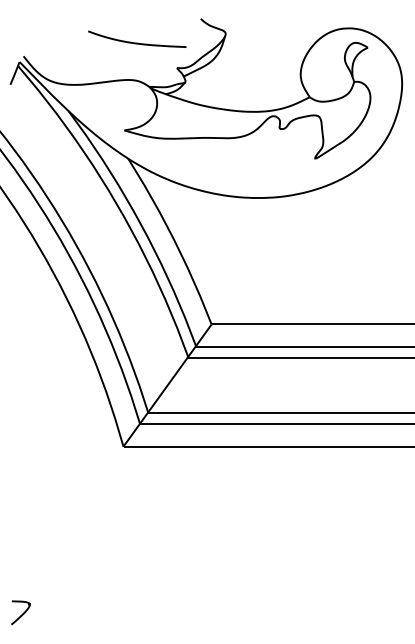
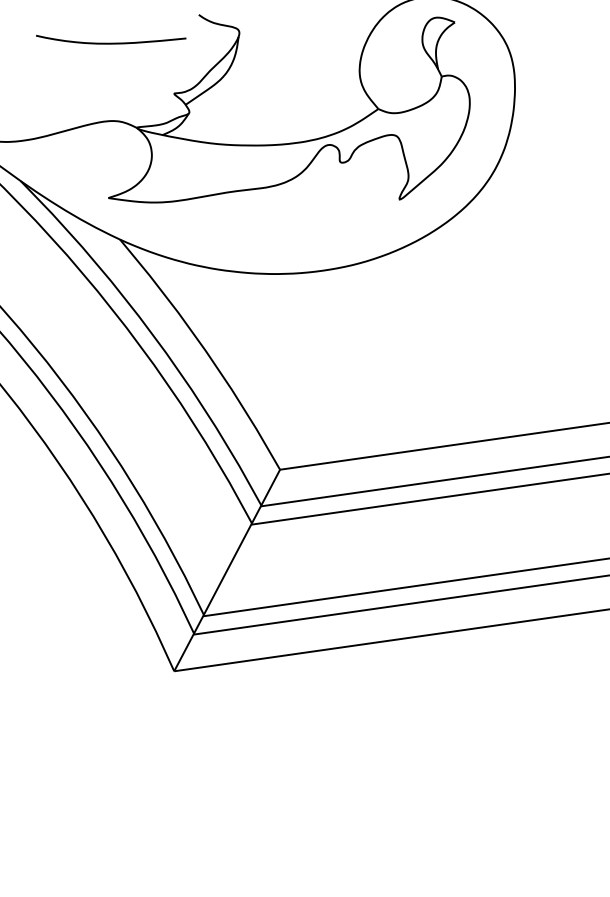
curve: (137, 42) -> (112, 41), moved

